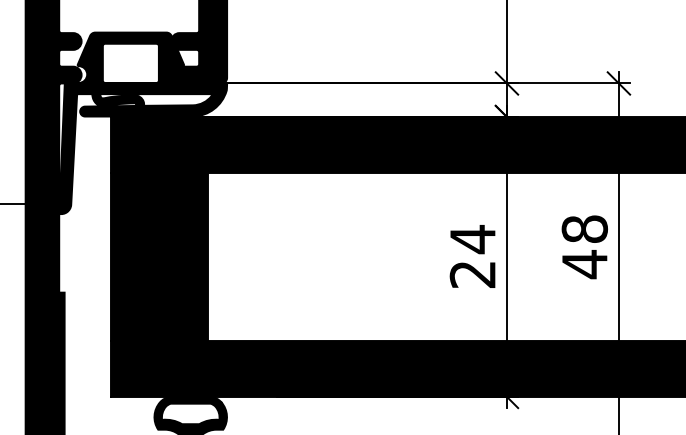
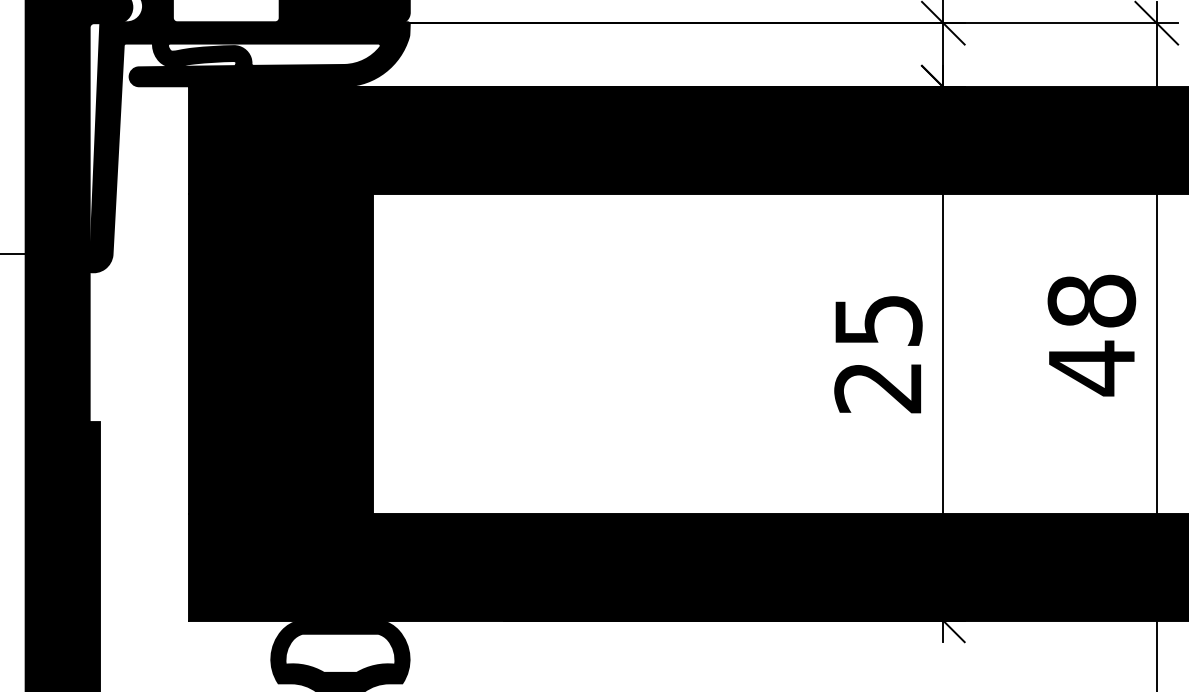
text: (473, 239) -> (879, 320), 24 -> 25

